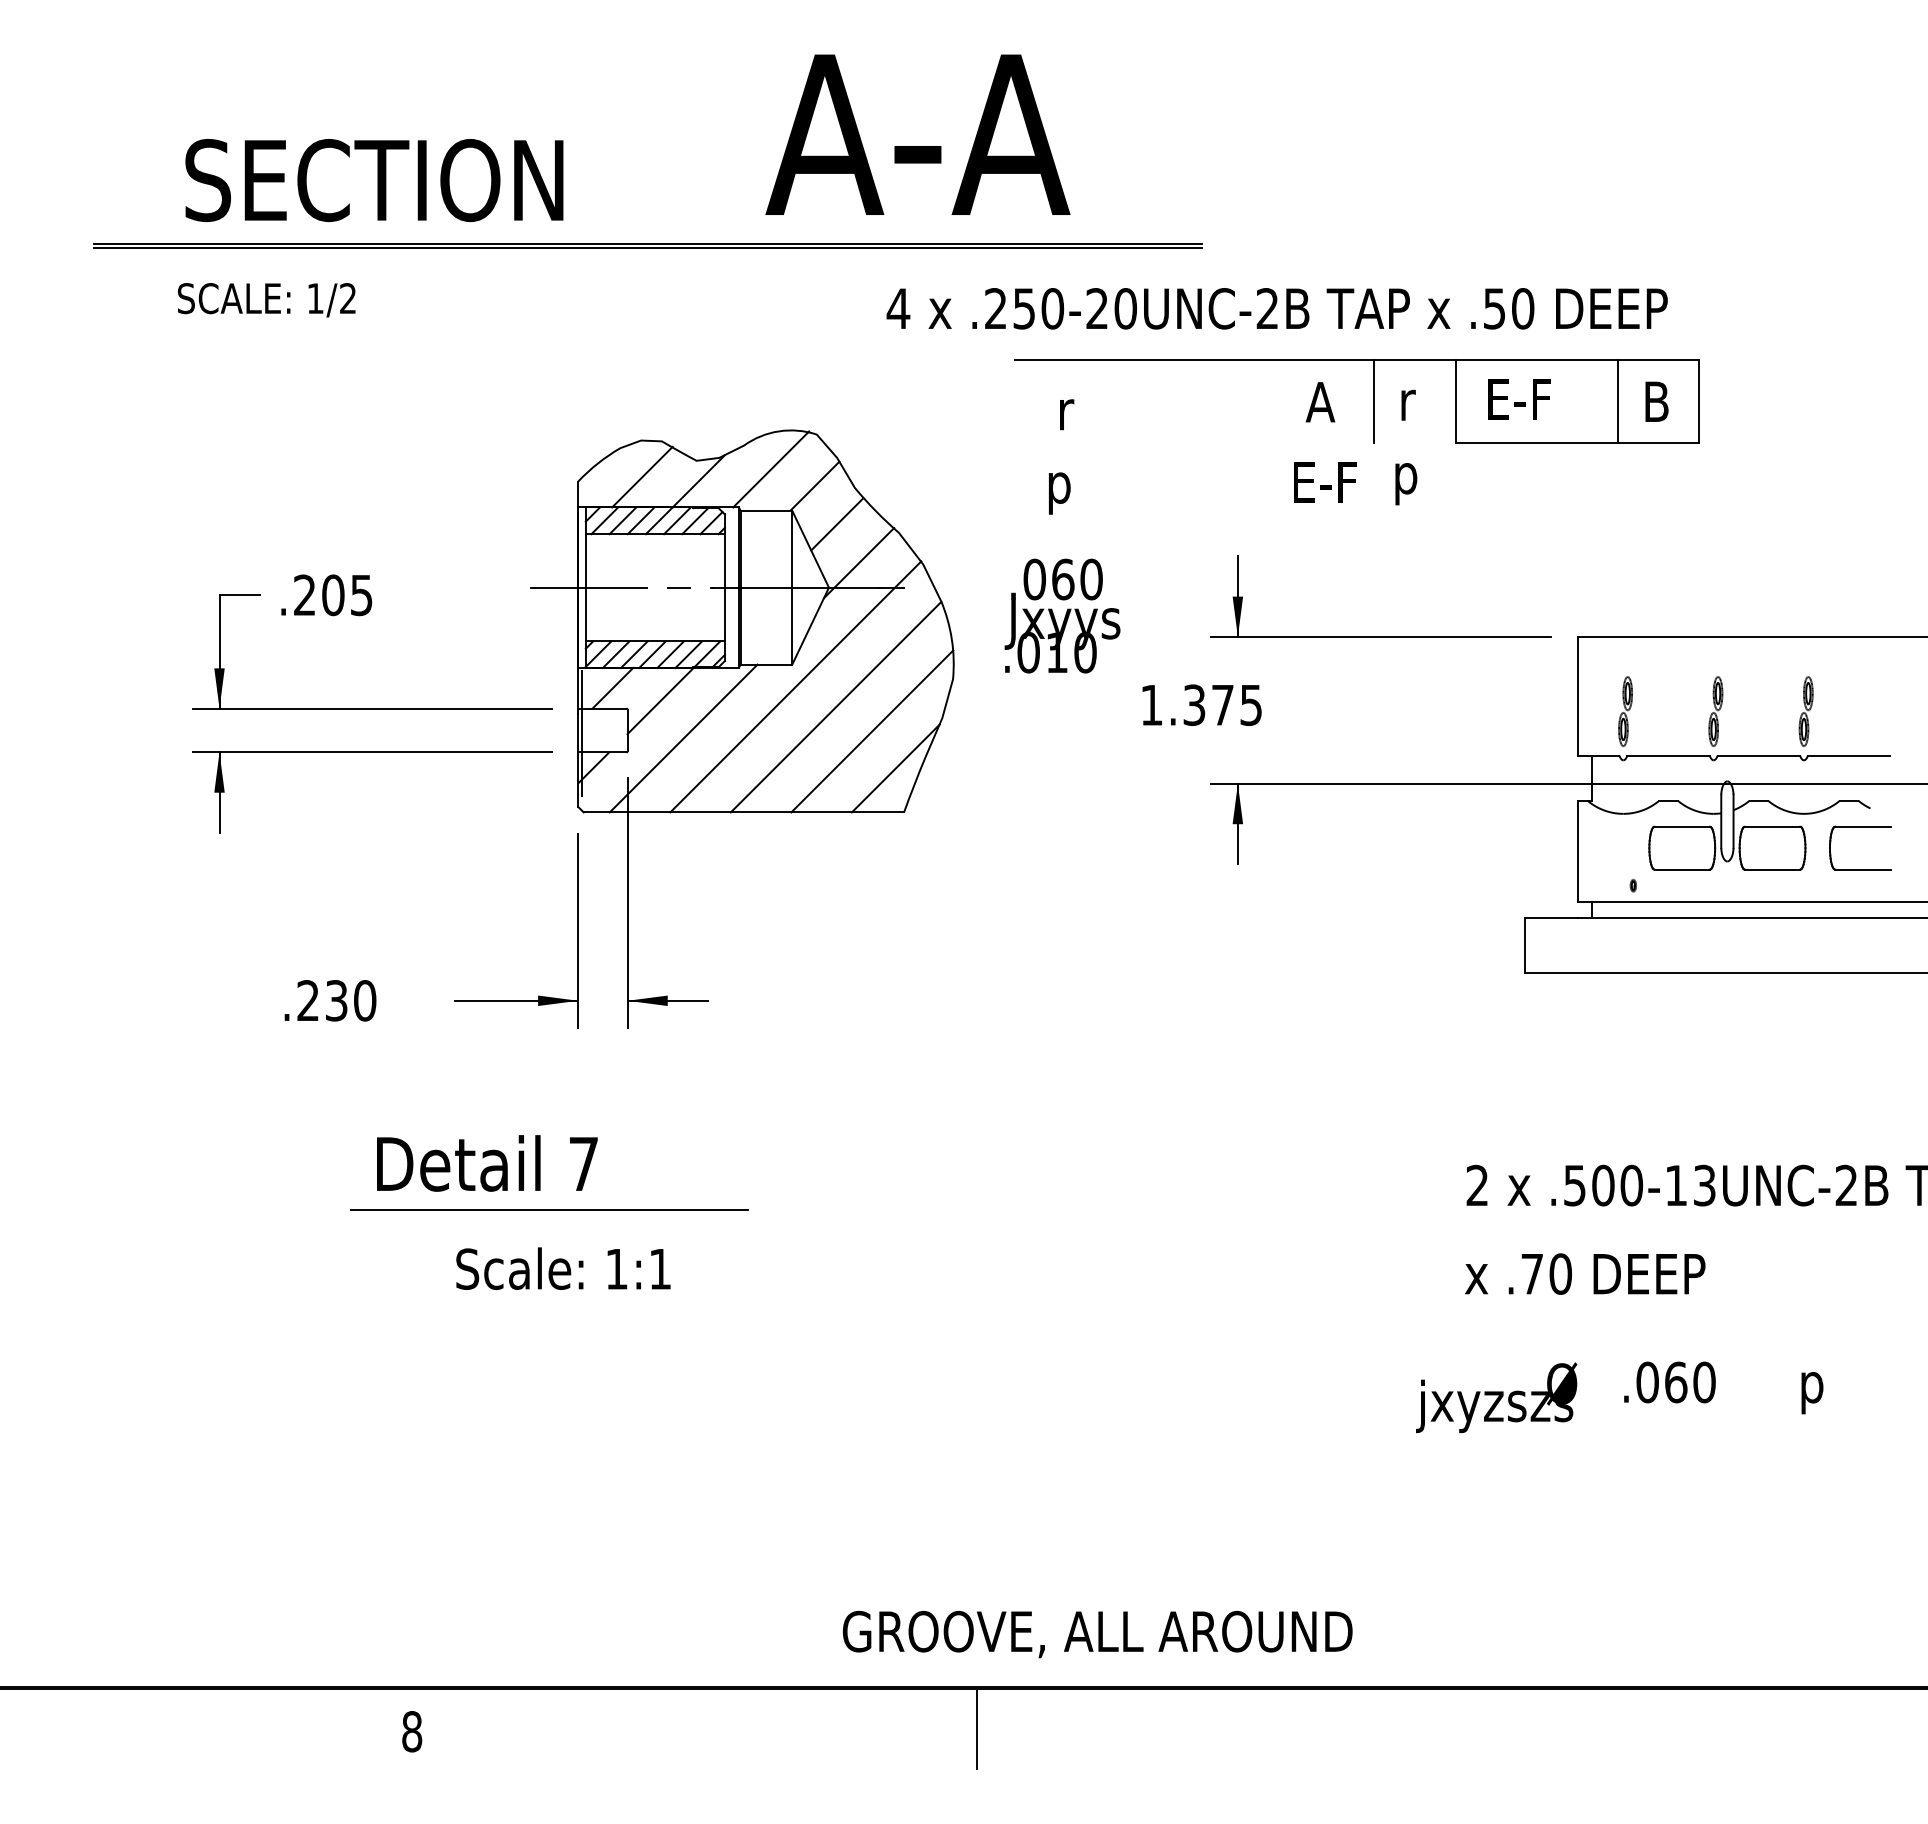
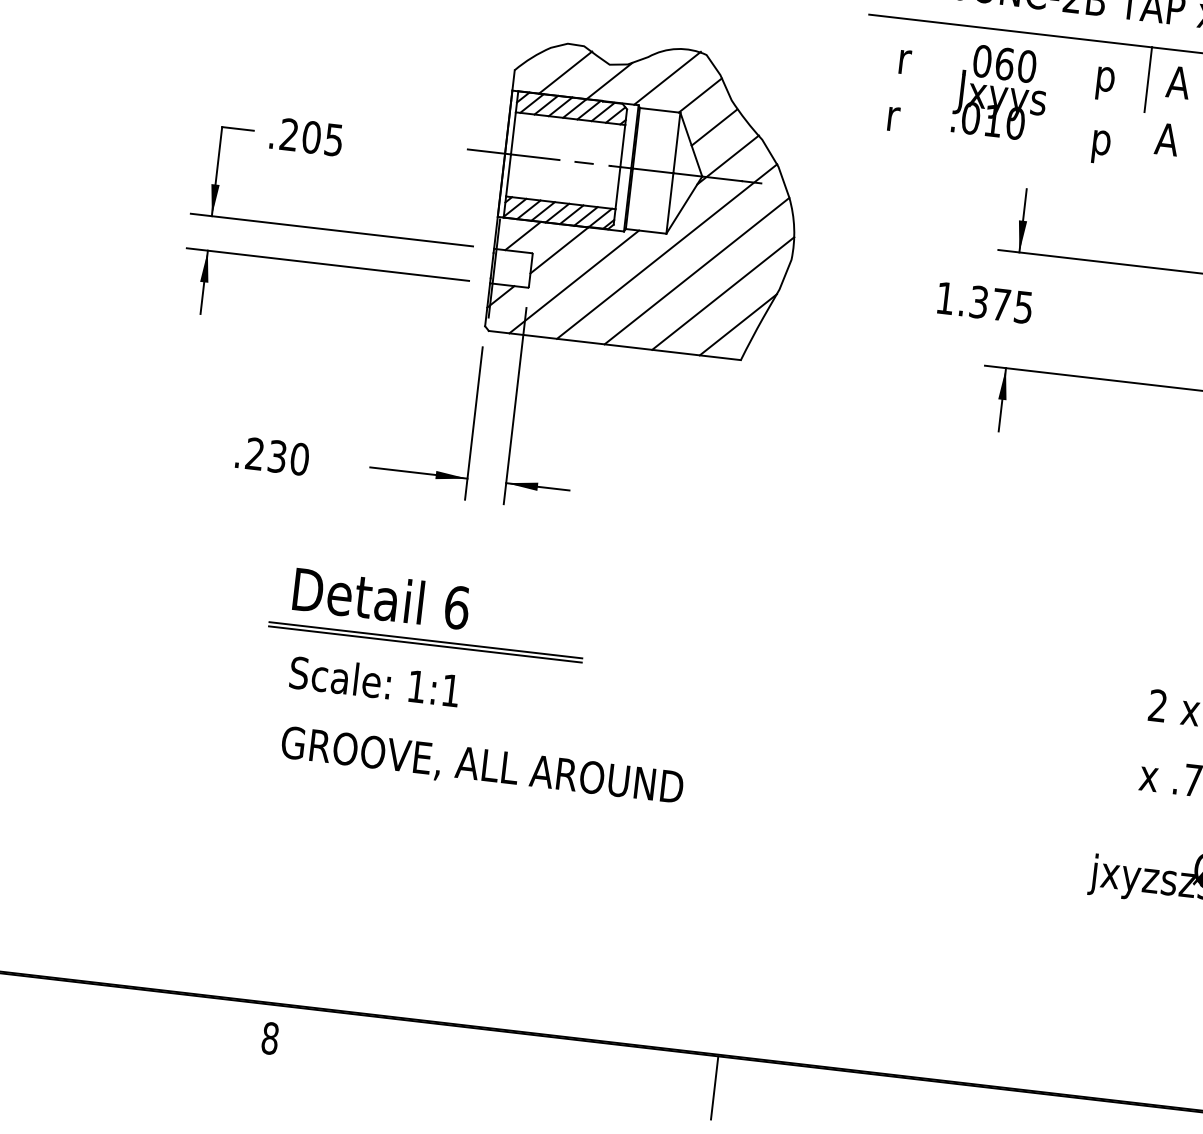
text: (1412, 400) -> (1178, 82), r -> A
text: (1320, 407) -> (1105, 79), A -> p
text: (1406, 479) -> (1166, 144), p -> A
text: (1325, 488) -> (1101, 143), E-F -> p
text: (1059, 493) -> (892, 123), p -> r
text: (1062, 615) -> (1000, 92), moved
text: (584, 1163) -> (457, 607), 7 -> 6
line: (549, 1214) -> (425, 644), added
text: (563, 1268) -> (374, 681), moved
text: (1097, 1634) -> (482, 767), moved

